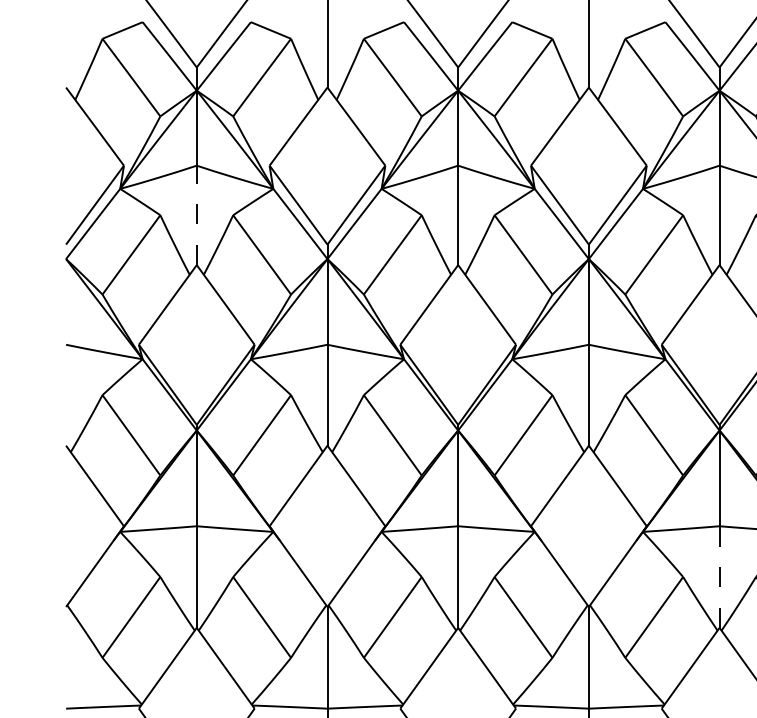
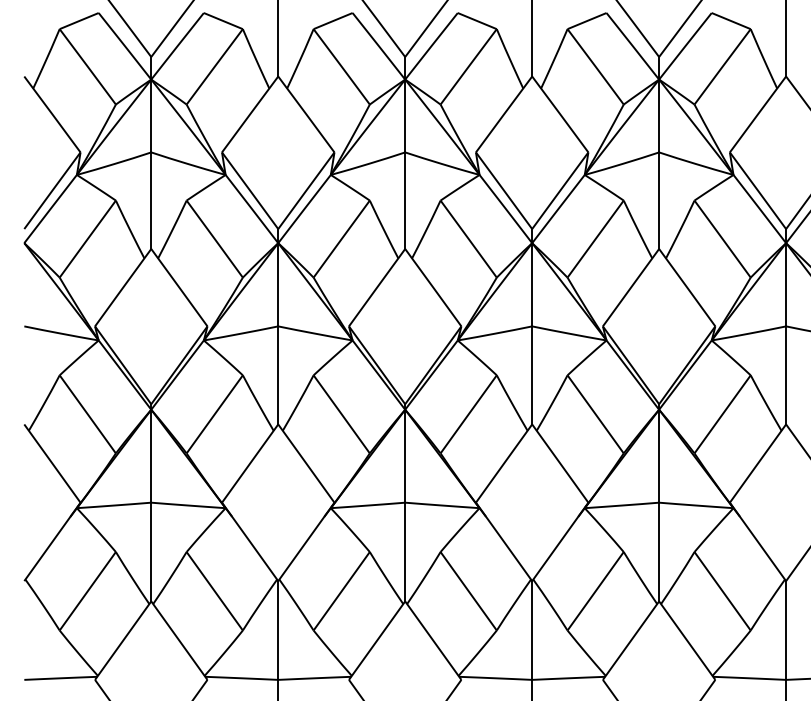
line: (197, 215) -> (151, 200), dashed -> solid
line: (719, 576) -> (659, 551), dashed -> solid

